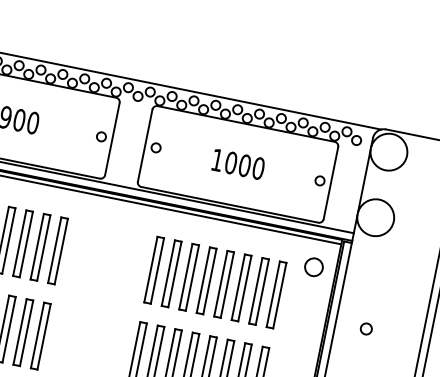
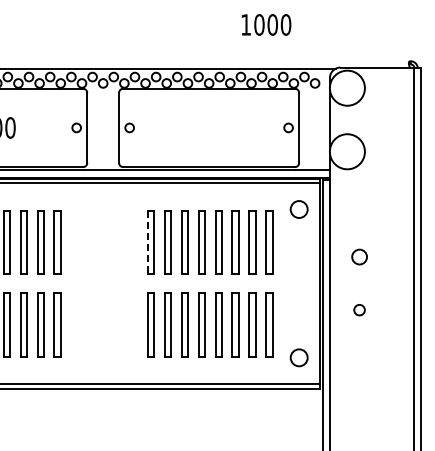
text: (238, 164) -> (266, 24), moved
line: (150, 269) -> (147, 242), solid -> dashed
circle: (366, 329) -> (359, 257), size x1.4

